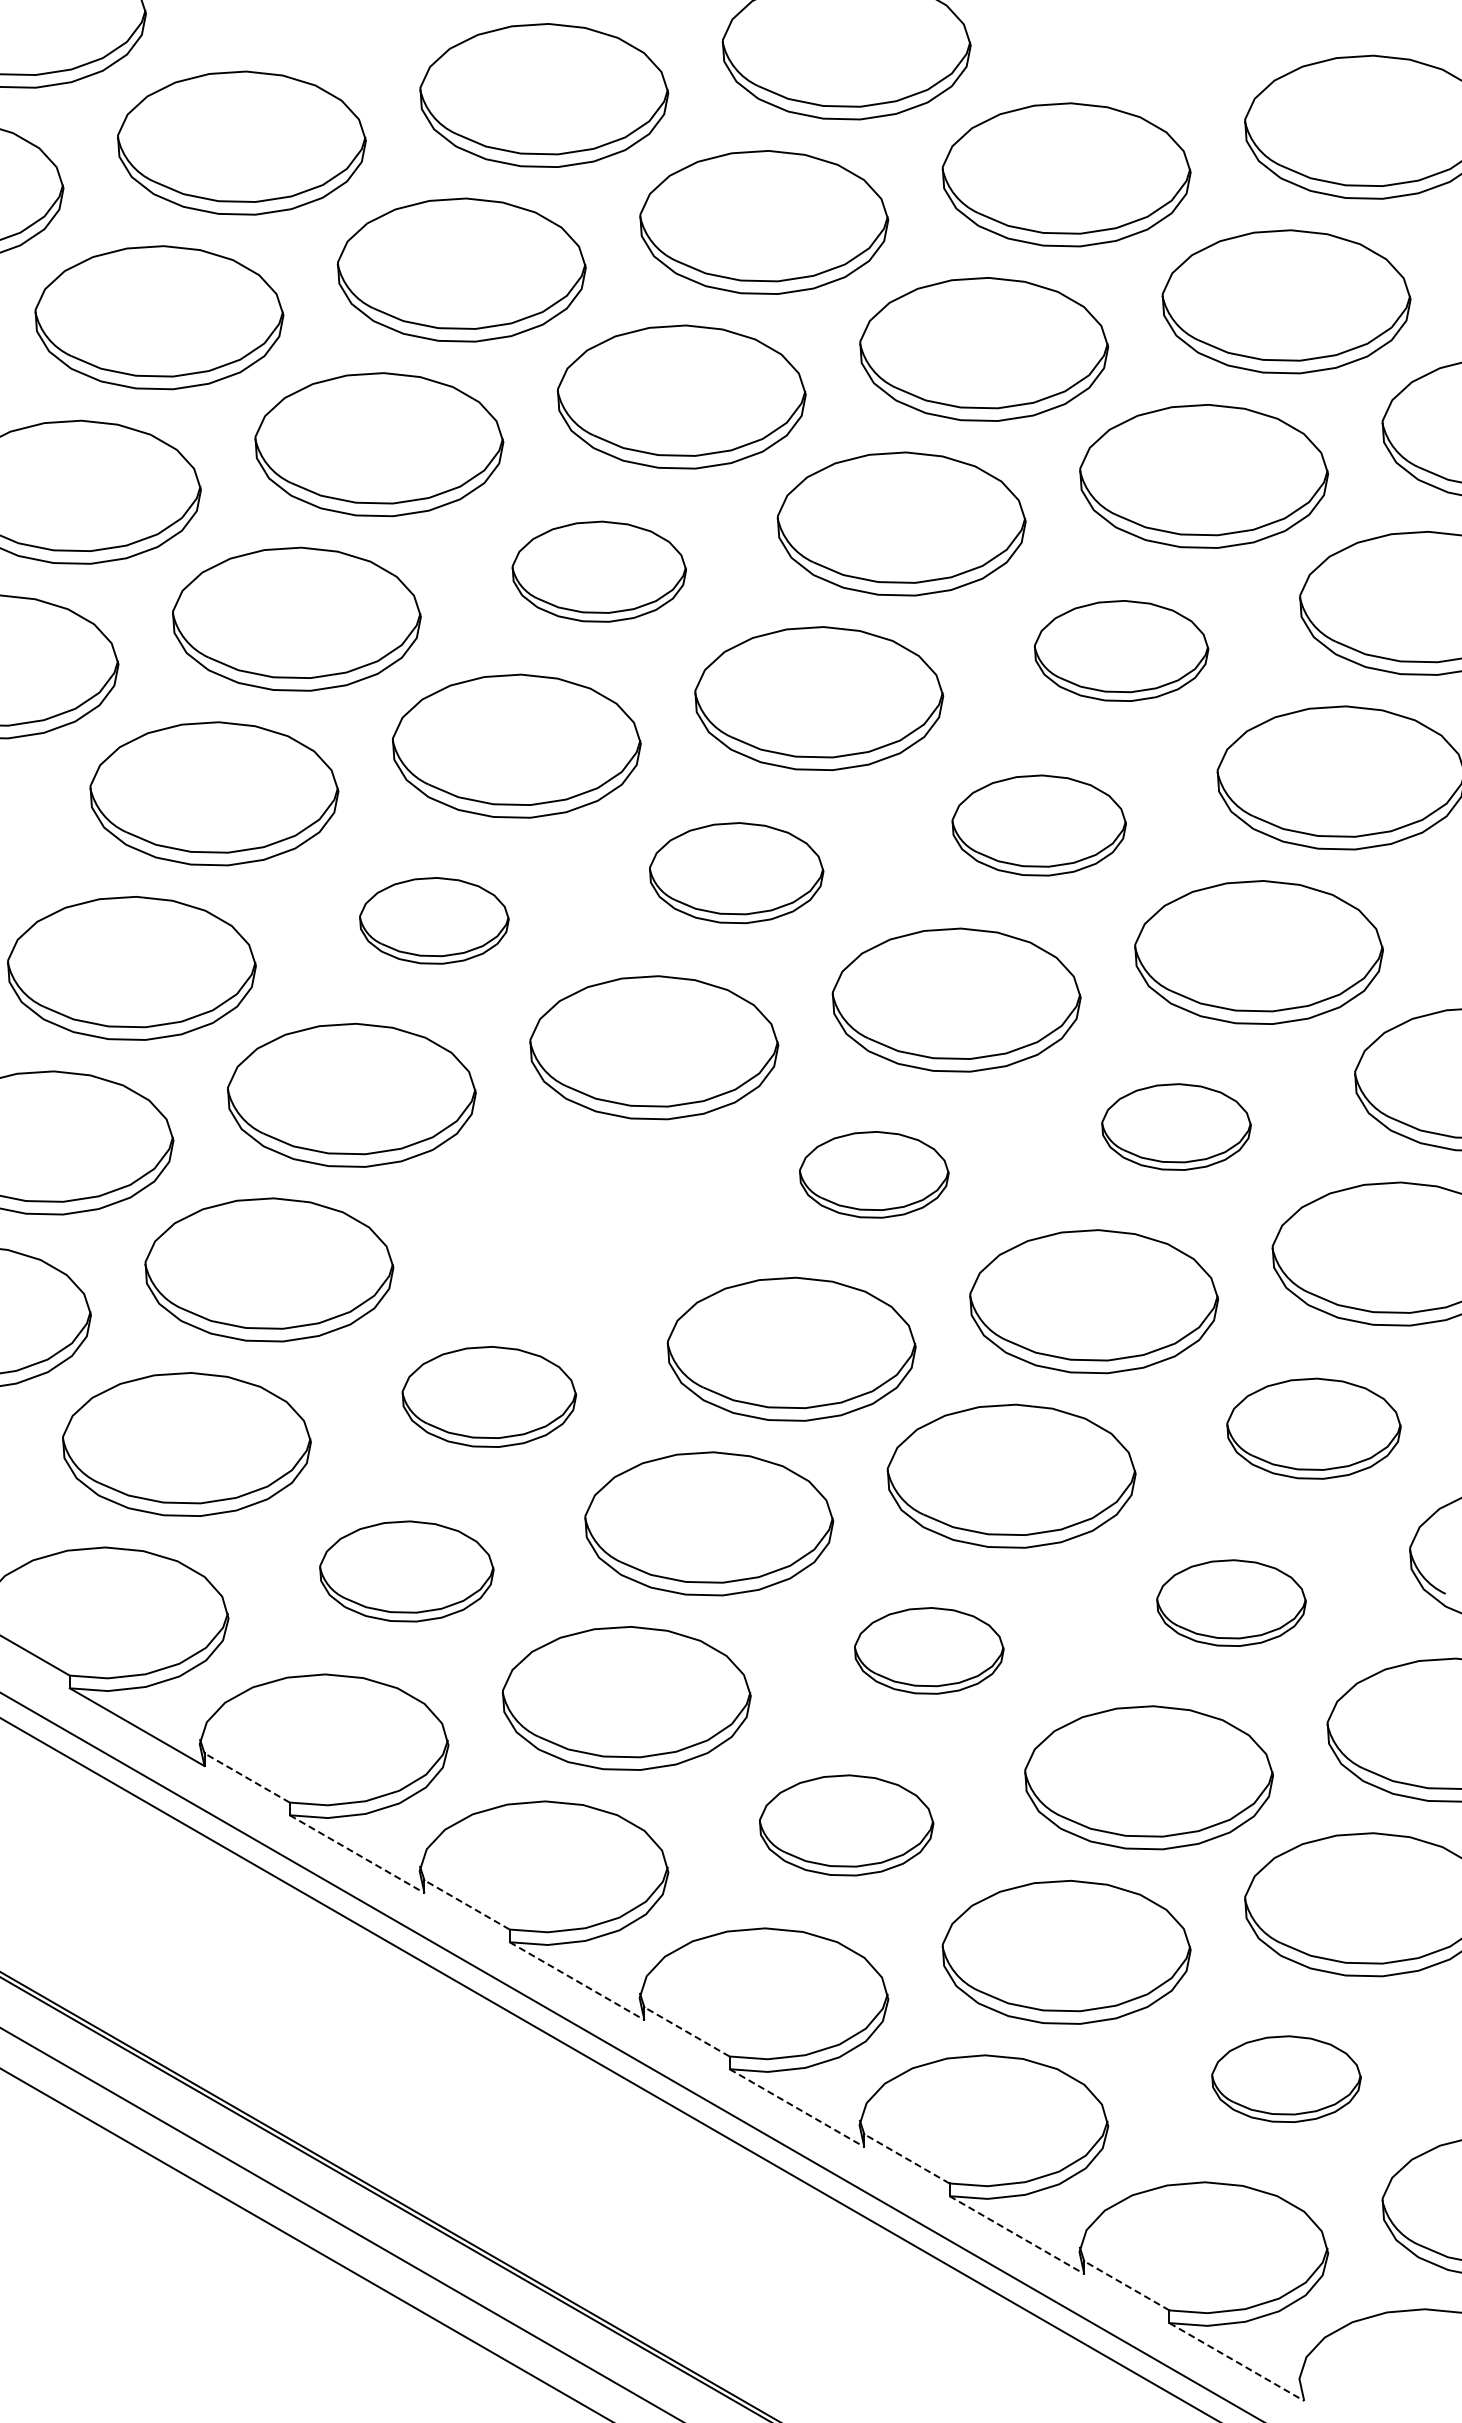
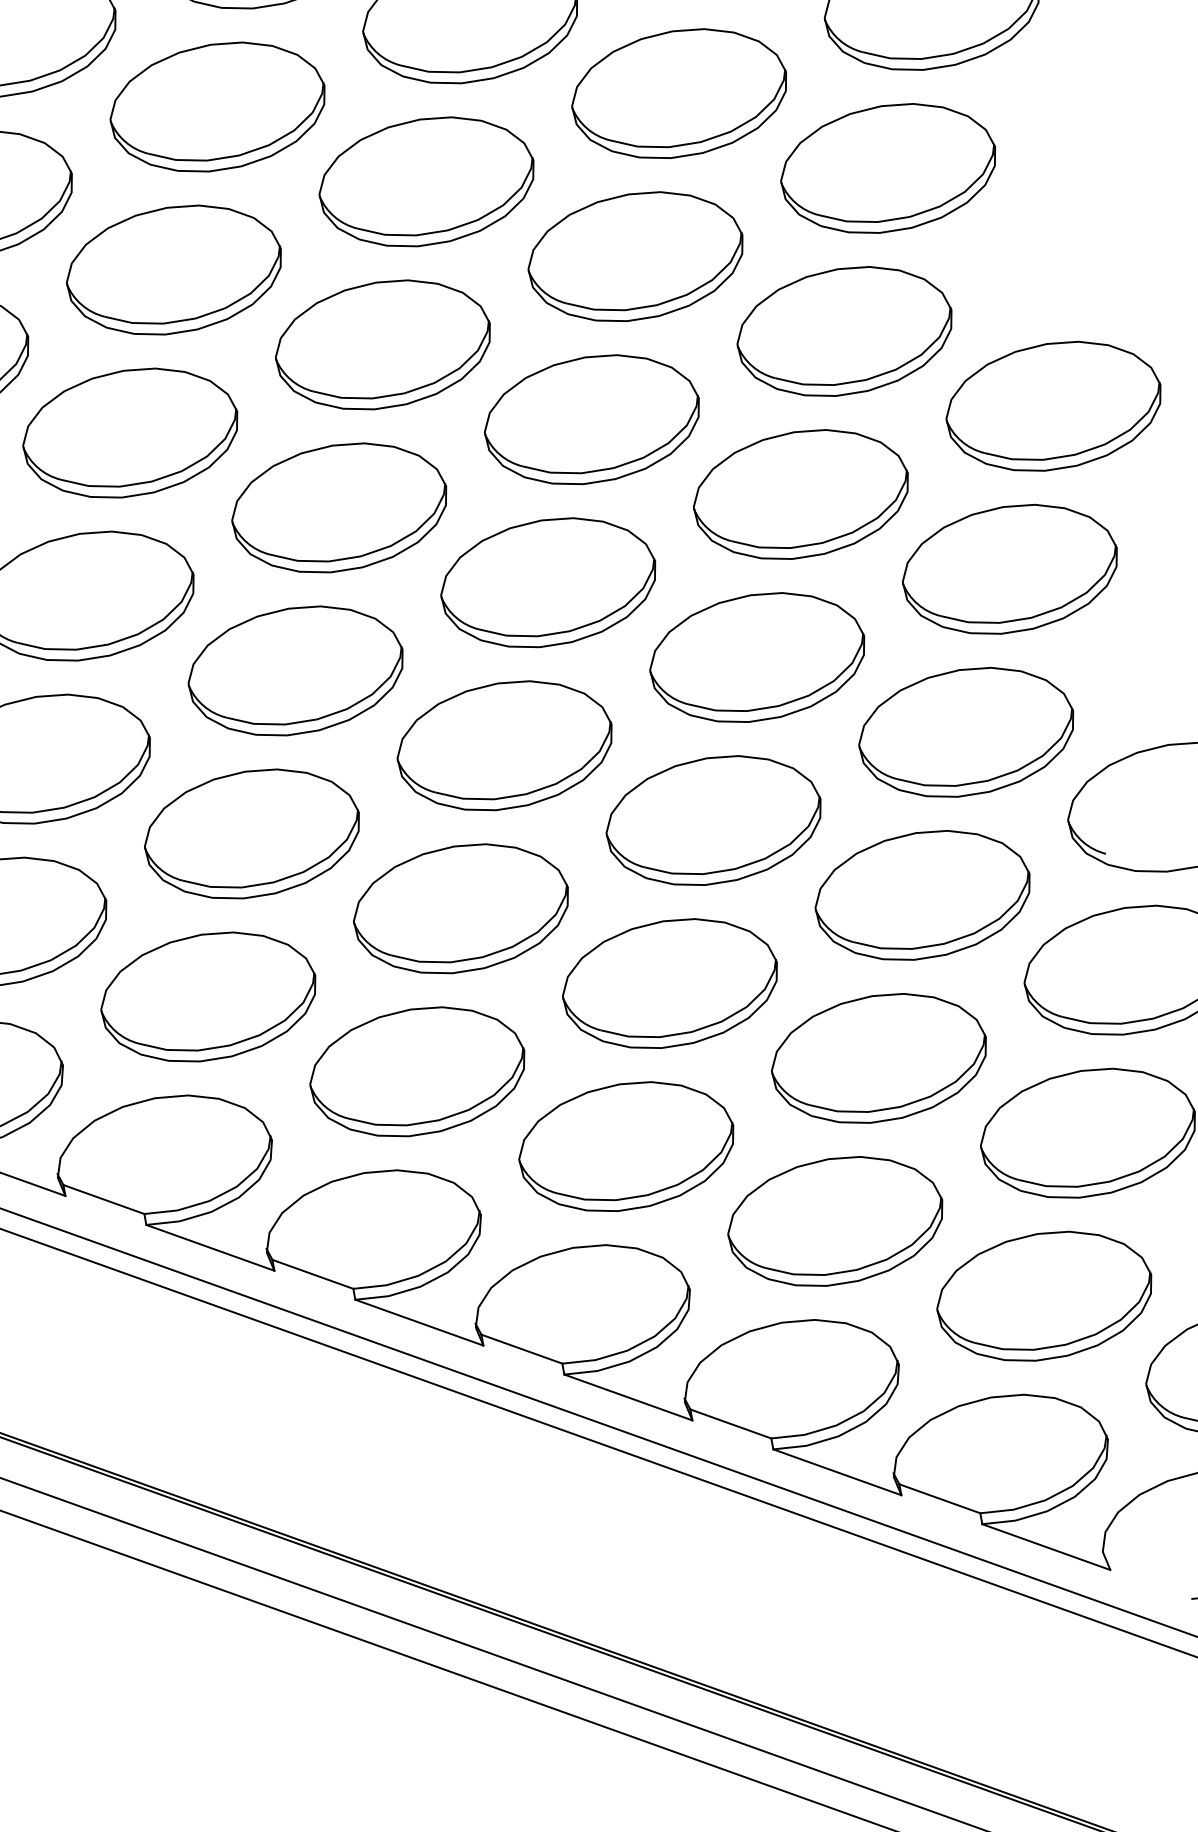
part: (599, 571) -> (218, 106), size x1.43
part: (1121, 650) -> (679, 93), size x1.43
part: (1039, 825) -> (636, 256), size x1.43
part: (736, 872) -> (383, 344), size x1.43
part: (434, 920) -> (131, 432), size x1.67
part: (1176, 1126) -> (801, 493), size x1.67
part: (874, 1174) -> (549, 582), size x1.67
part: (571, 1221) -> (295, 670), added
part: (489, 1396) -> (252, 833), size x1.43
part: (1313, 1428) -> (966, 732), size x1.43
part: (406, 1571) -> (208, 997), size x1.43
part: (1231, 1602) -> (923, 894), size x1.67
part: (929, 1650) -> (670, 983), size x1.67
line: (246, 1777) -> (103, 1199), dashed -> solid
part: (846, 1825) -> (626, 1146), size x1.43
line: (357, 1854) -> (210, 1248), dashed -> solid
line: (466, 1904) -> (312, 1274), dashed -> solid
line: (577, 1981) -> (419, 1322), dashed -> solid
line: (686, 2031) -> (521, 1348), dashed -> solid
part: (1286, 2078) -> (1044, 1295), size x1.67
line: (796, 2108) -> (628, 1397), dashed -> solid
line: (906, 2158) -> (730, 1423), dashed -> solid
line: (1016, 2235) -> (837, 1472), dashed -> solid
line: (1126, 2285) -> (939, 1498), dashed -> solid
line: (1236, 2362) -> (1046, 1547), dashed -> solid

